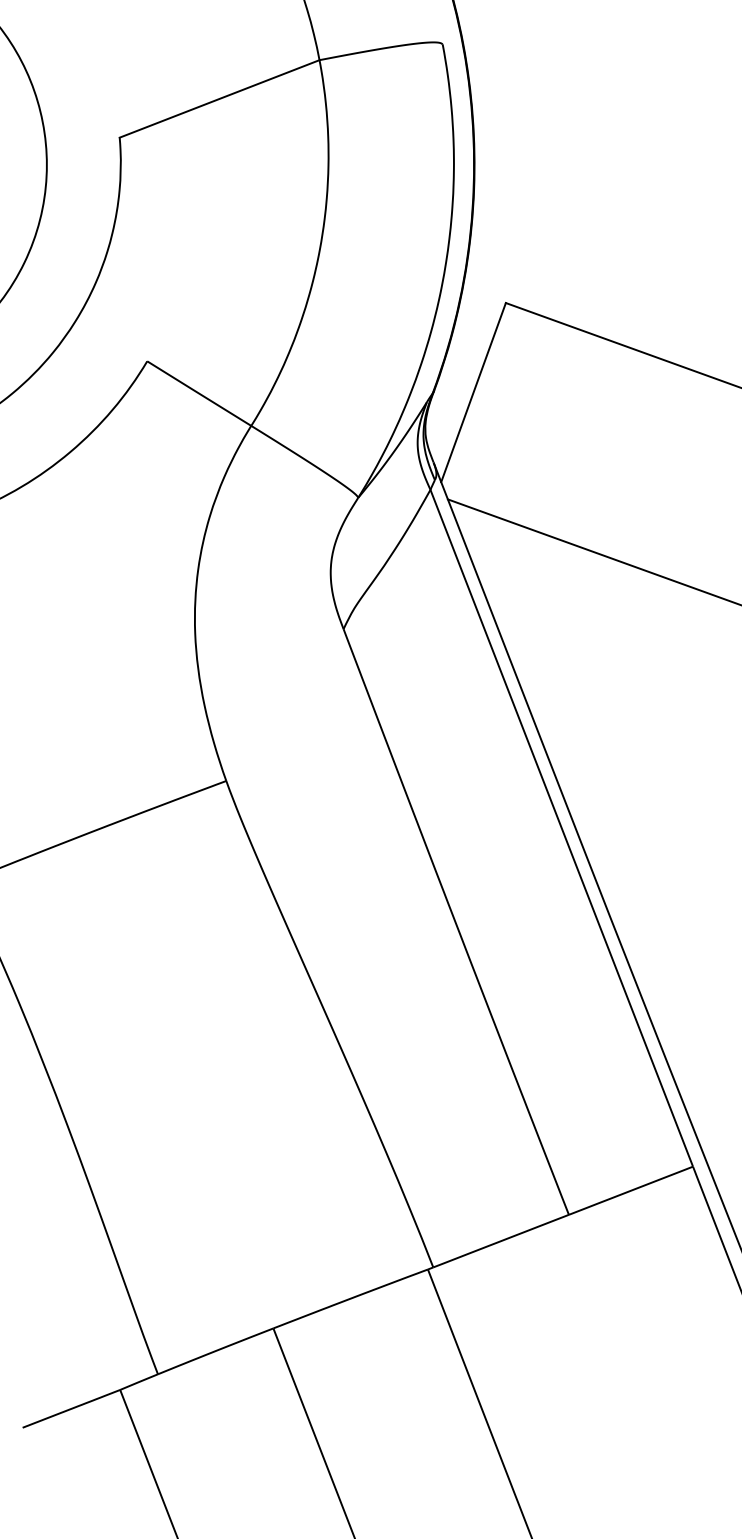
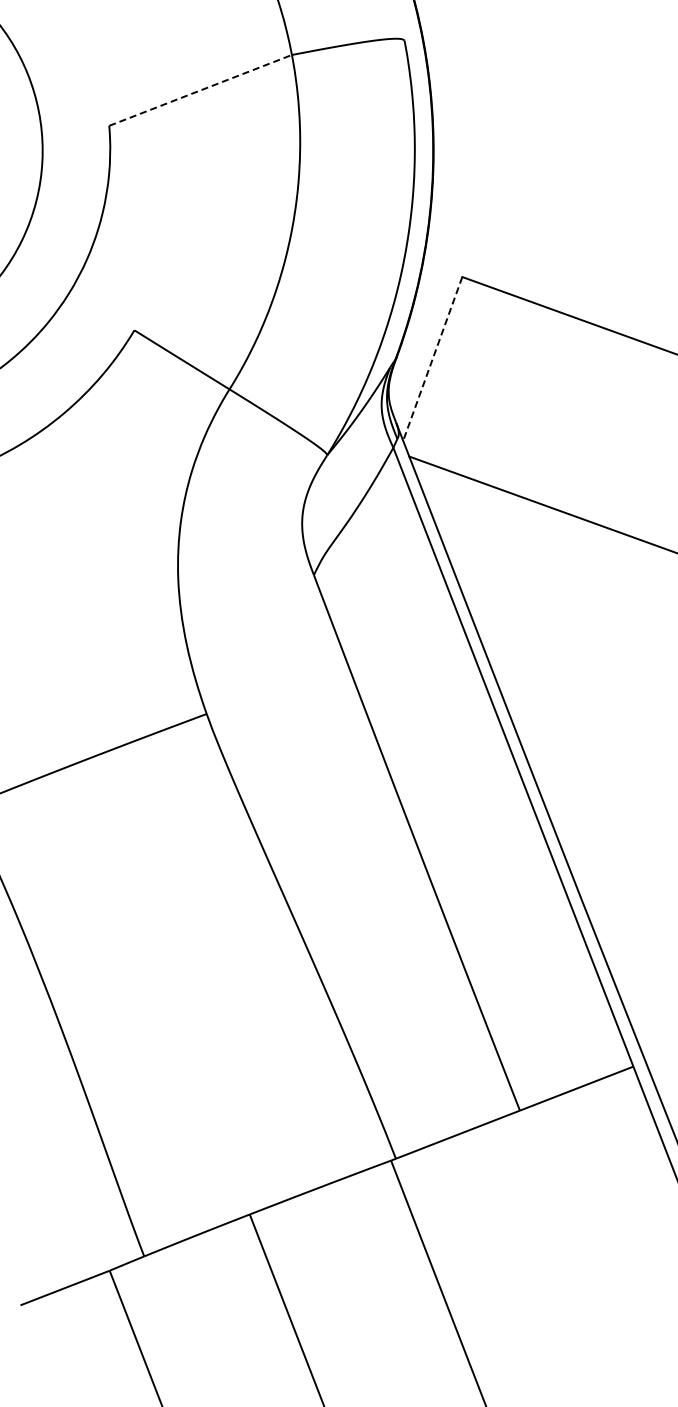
line: (219, 99) -> (200, 90), solid -> dashed
line: (473, 393) -> (432, 359), solid -> dashed

